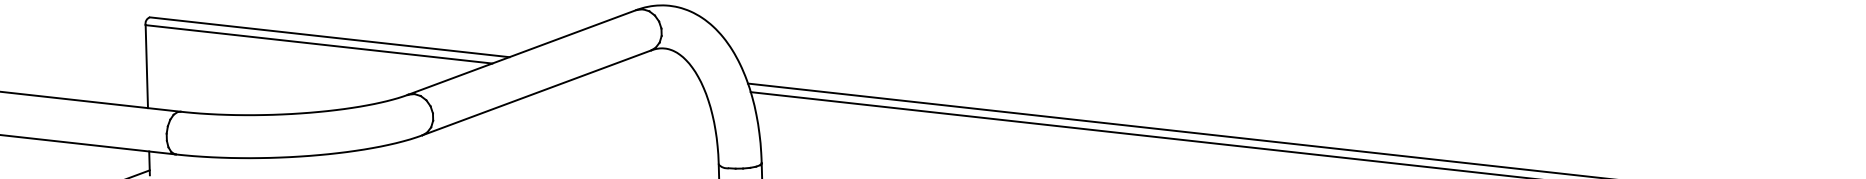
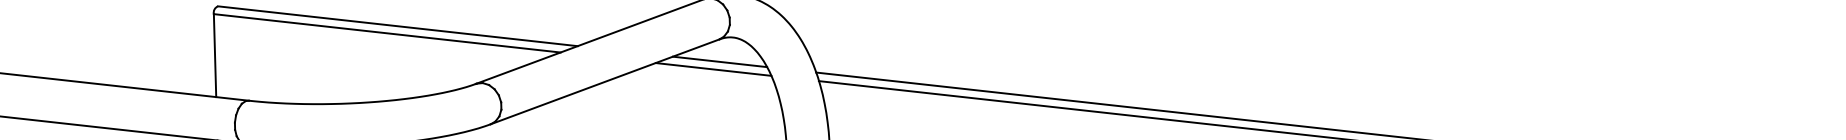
line: (651, 72) -> (719, 61), added
line: (645, 80) -> (713, 69), added

